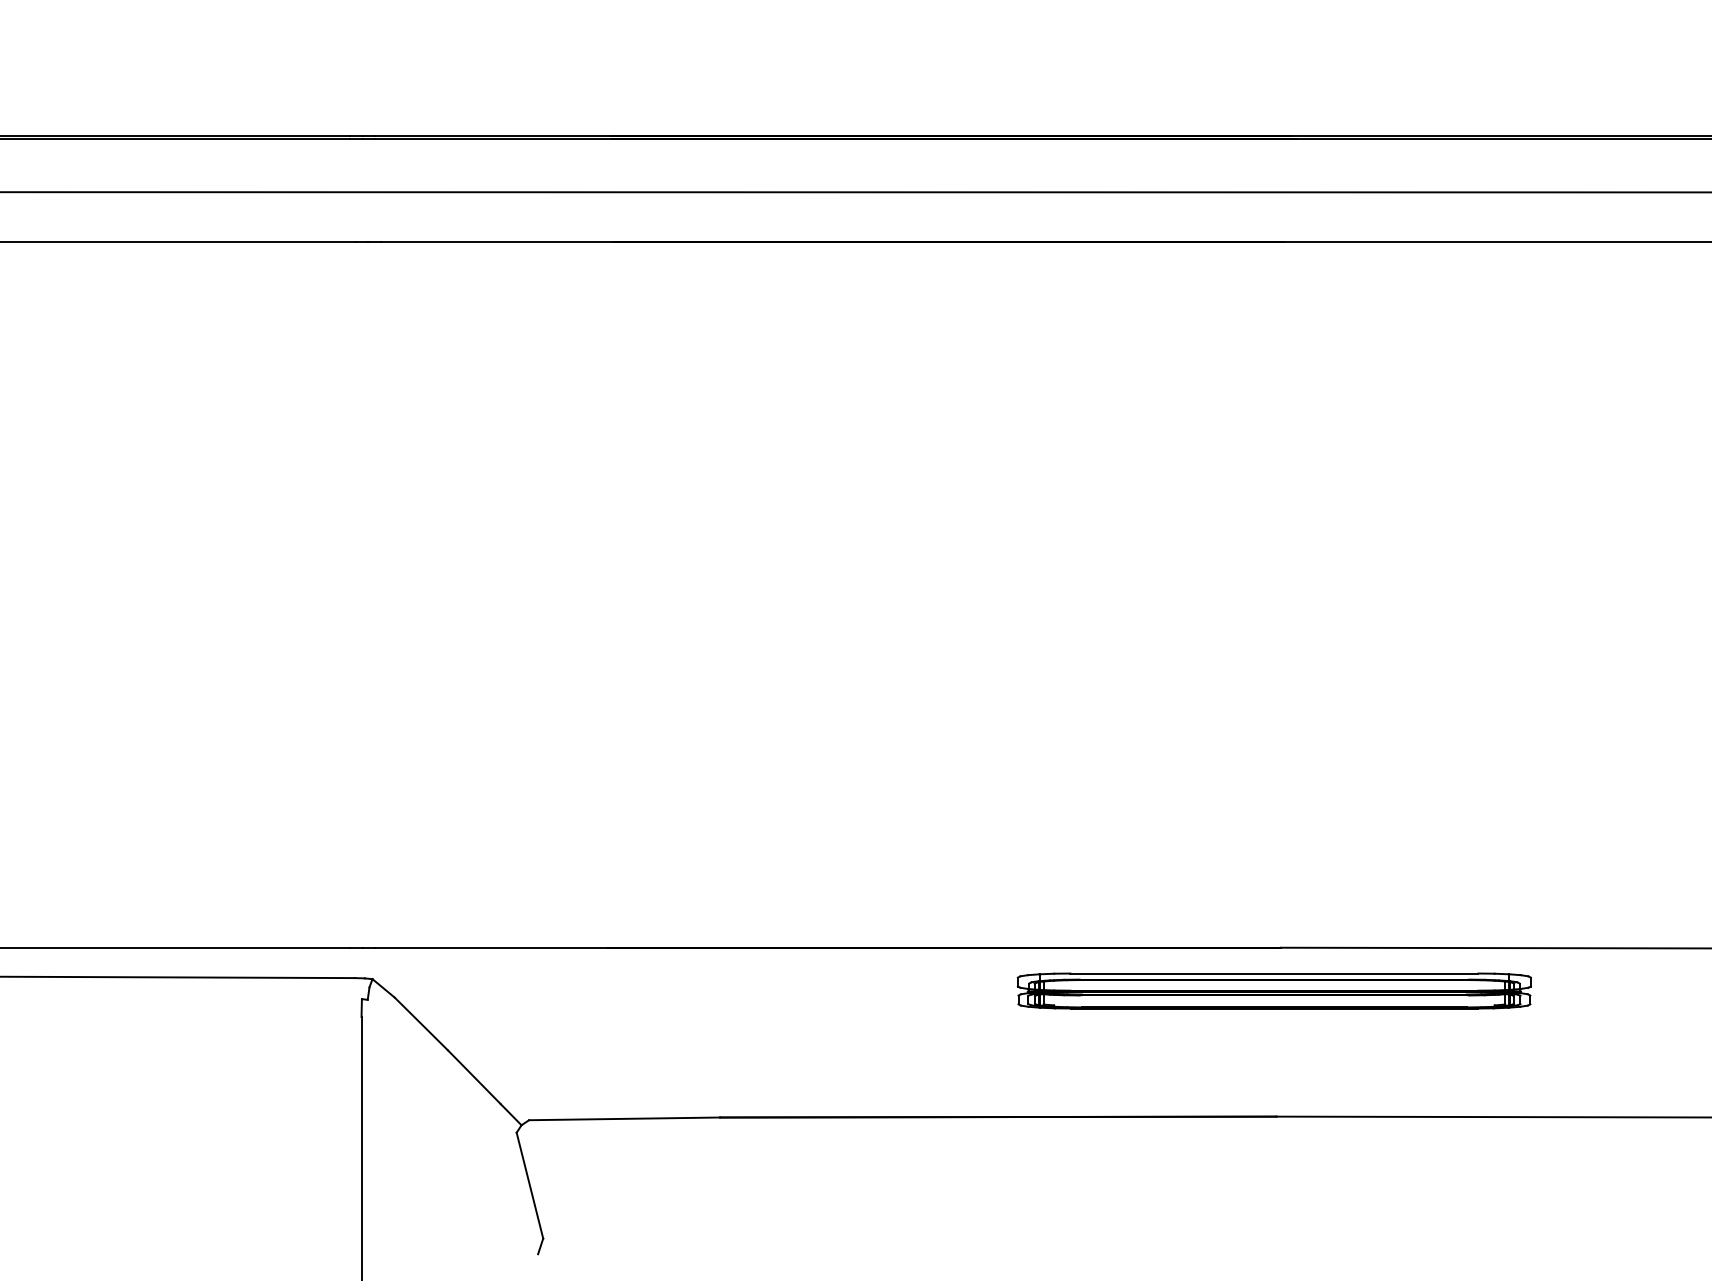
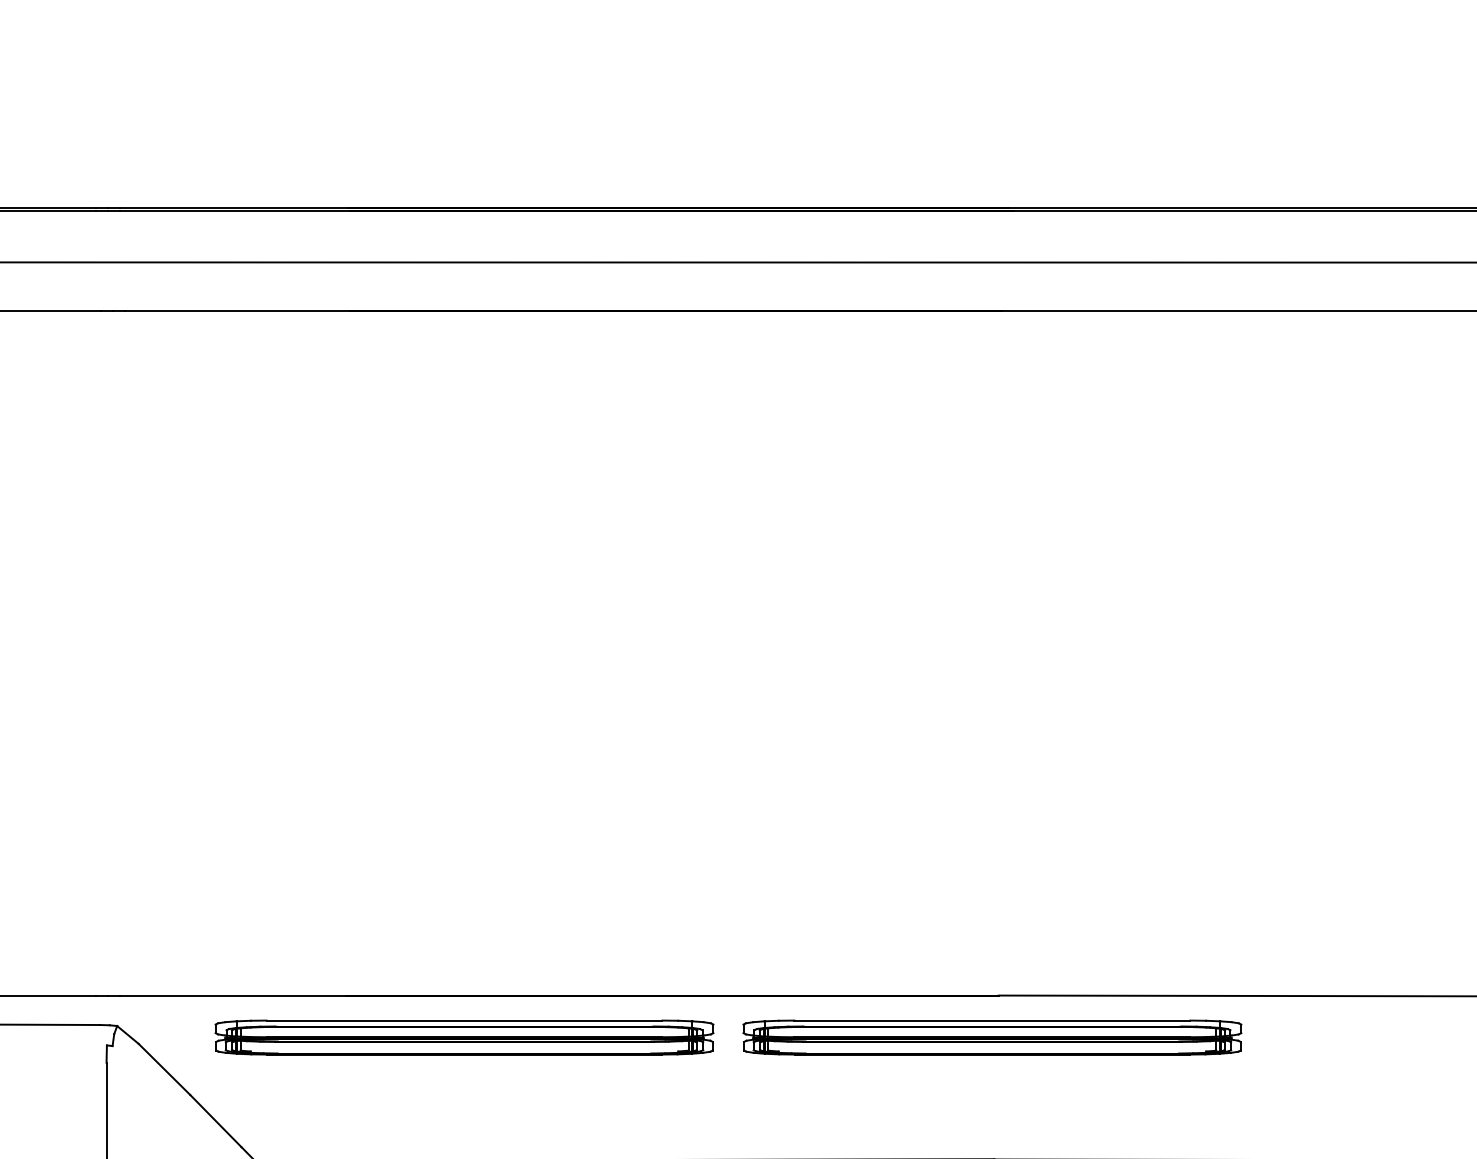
part: (729, 990) -> (463, 1037), added

